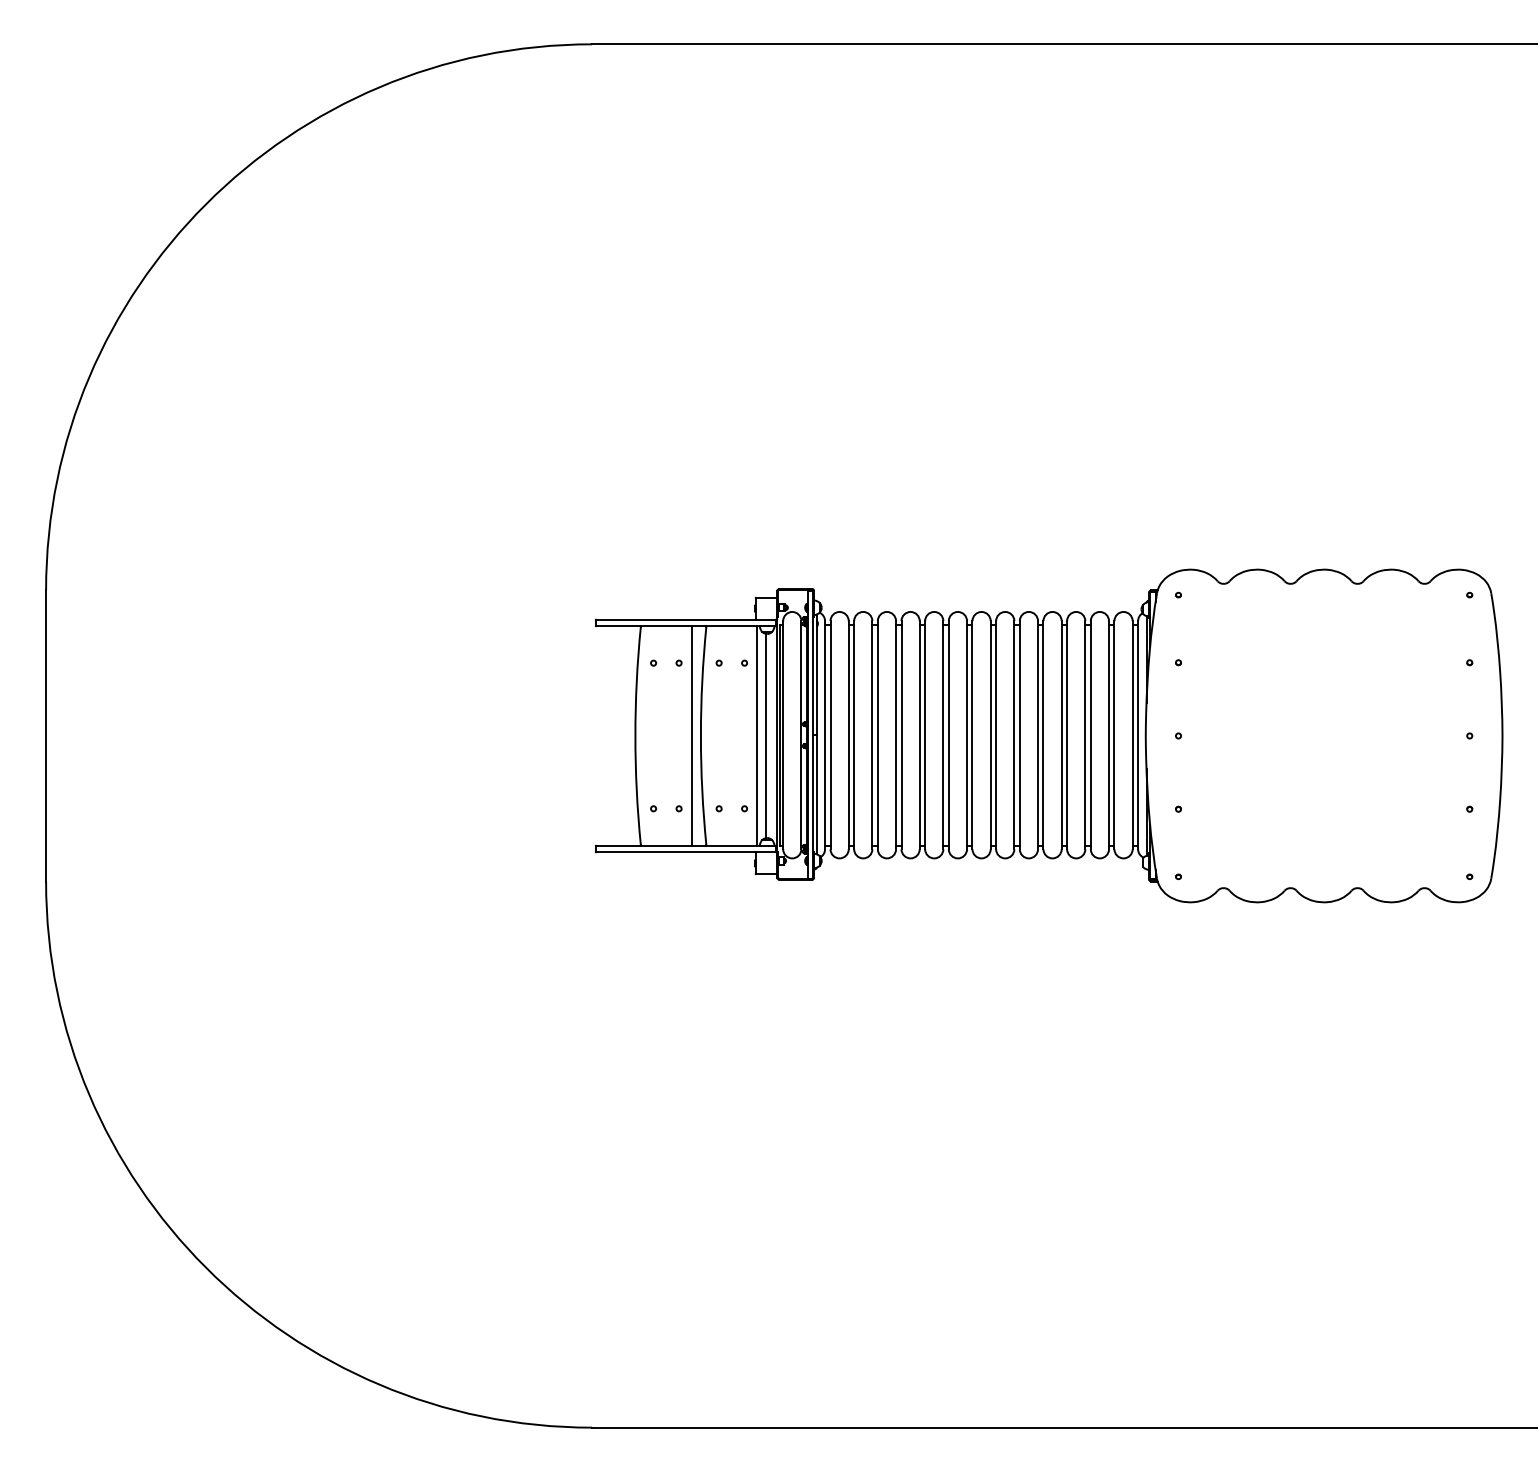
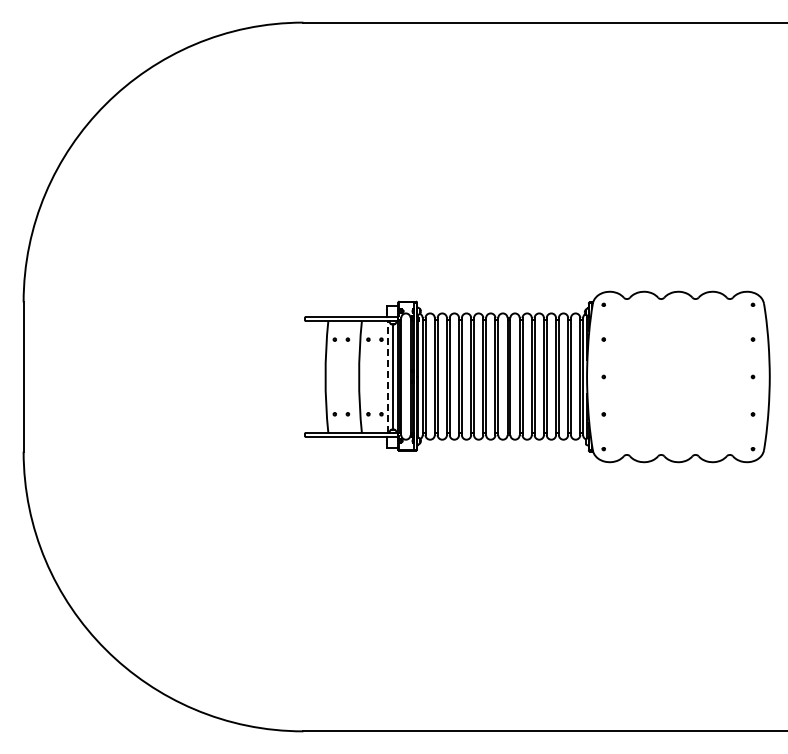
line: (691, 735) -> (354, 376), removed
line: (758, 735) -> (388, 376), solid -> dashed

